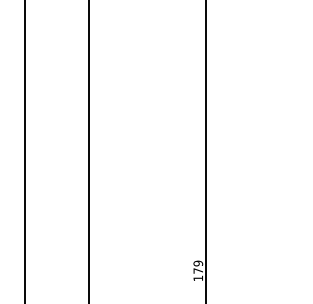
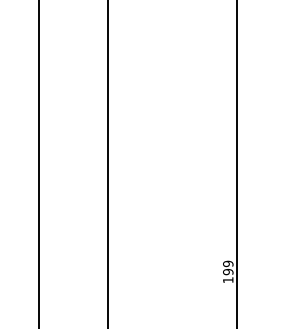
text: (198, 270) -> (228, 271), 179 -> 199

